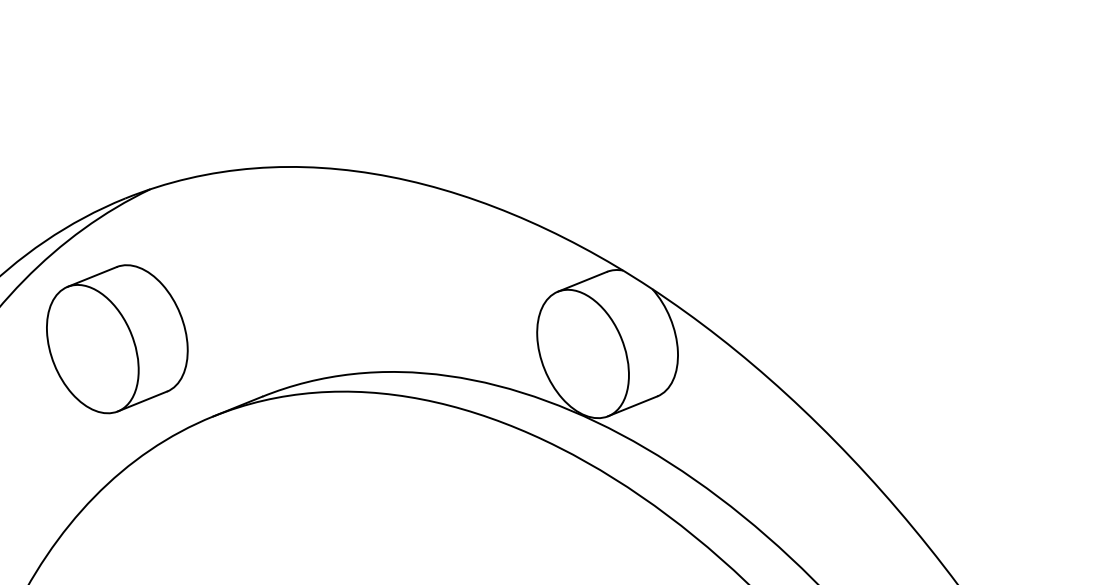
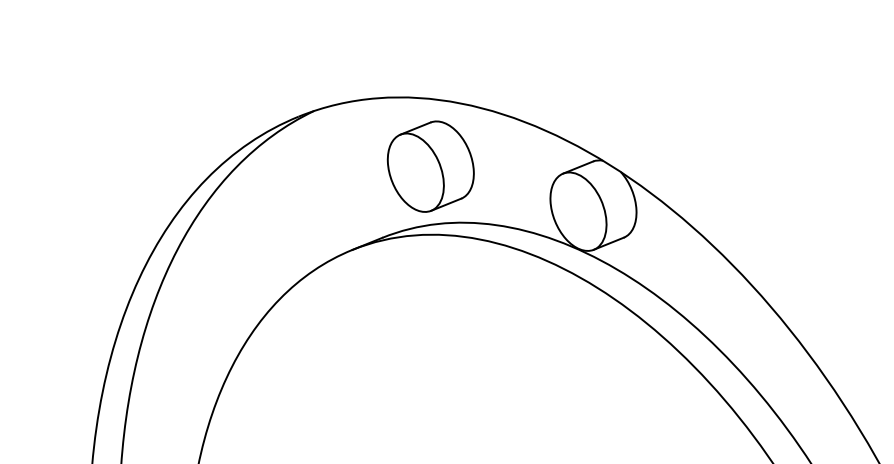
part: (116, 338) -> (430, 166), moved

